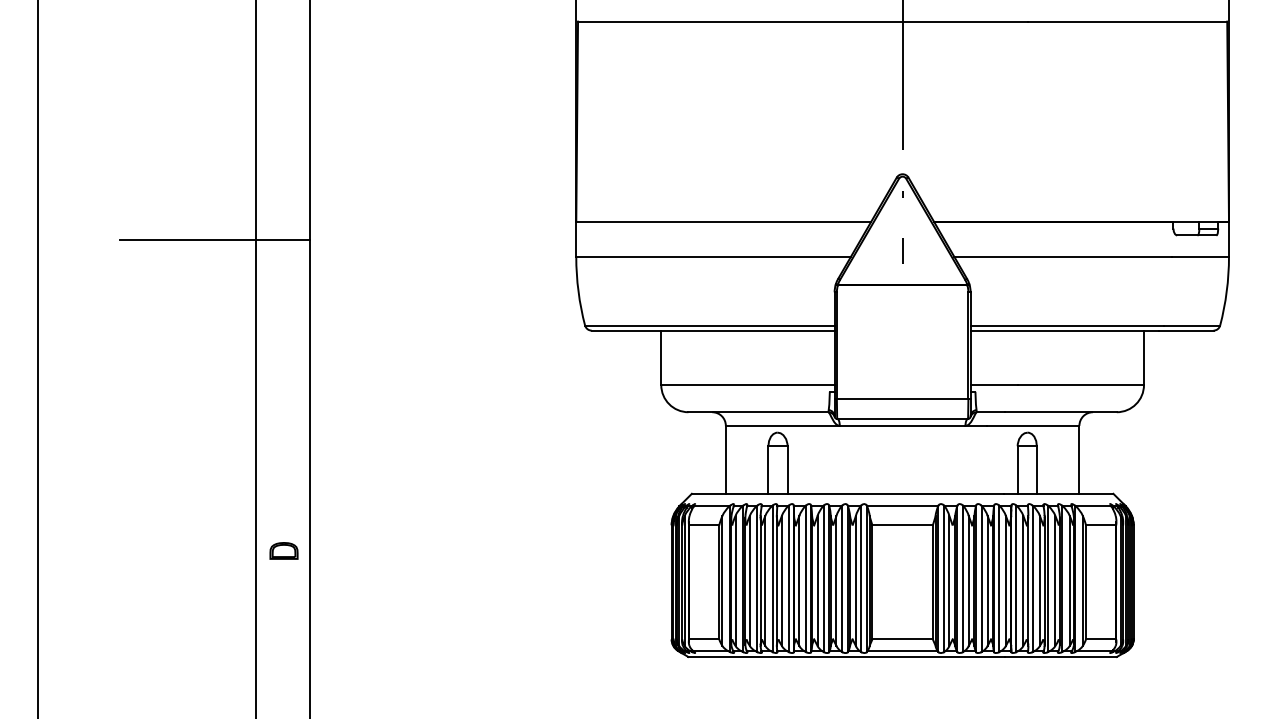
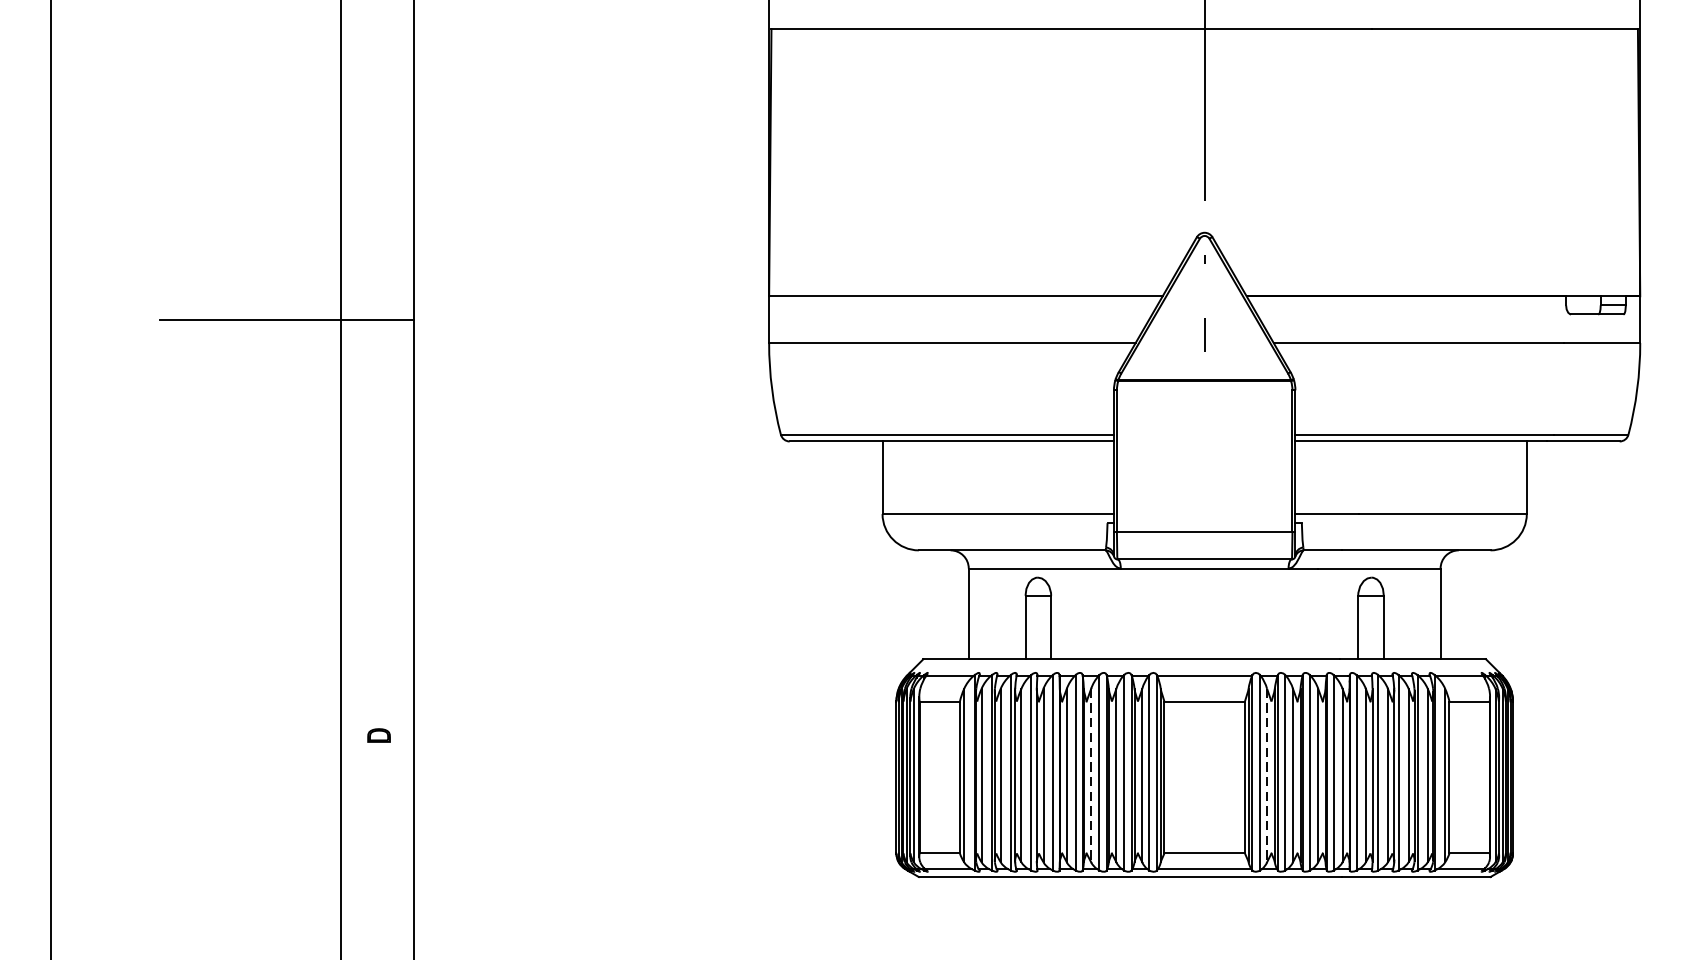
part: (283, 550) -> (378, 734), size x0.6
line: (817, 581) -> (1091, 776), solid -> dashed
line: (949, 581) -> (1267, 776), solid -> dashed

